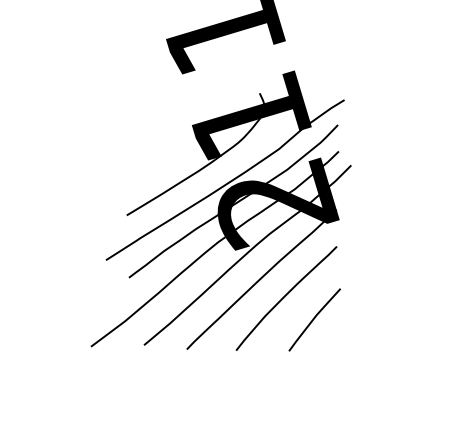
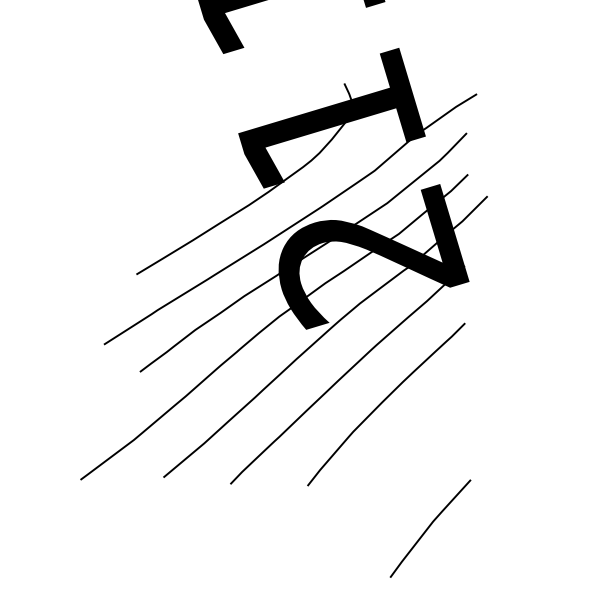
curve: (314, 319) -> (430, 527), moved

